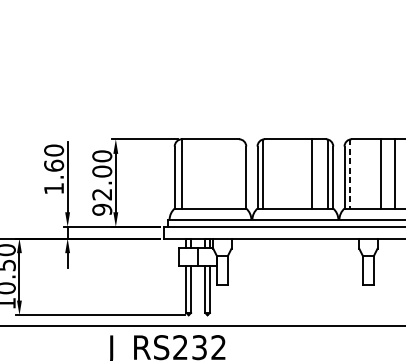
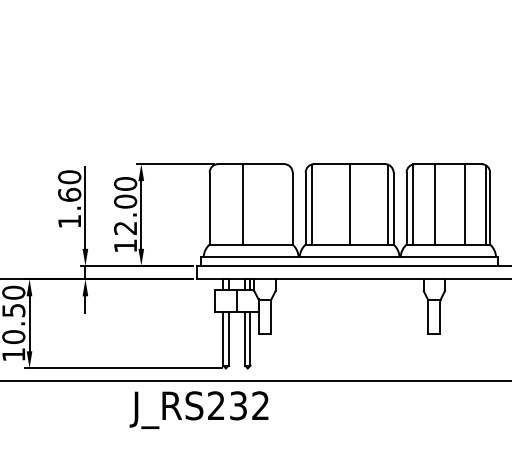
line: (182, 174) -> (243, 204), moved
line: (311, 174) -> (349, 204), moved
line: (350, 174) -> (413, 204), dashed -> solid
line: (380, 174) -> (434, 204), moved
text: (102, 210) -> (125, 246), 92.00 -> 12.00

